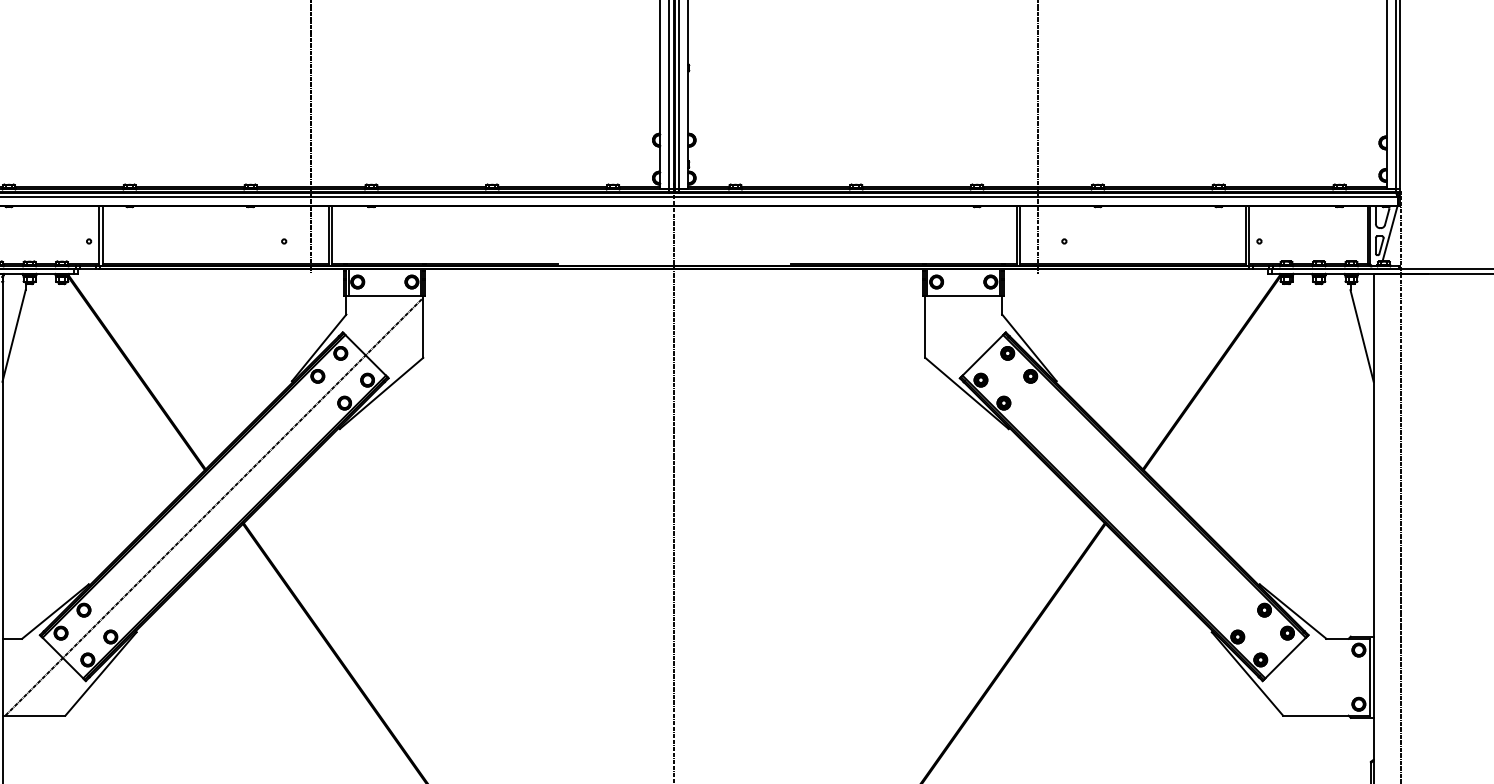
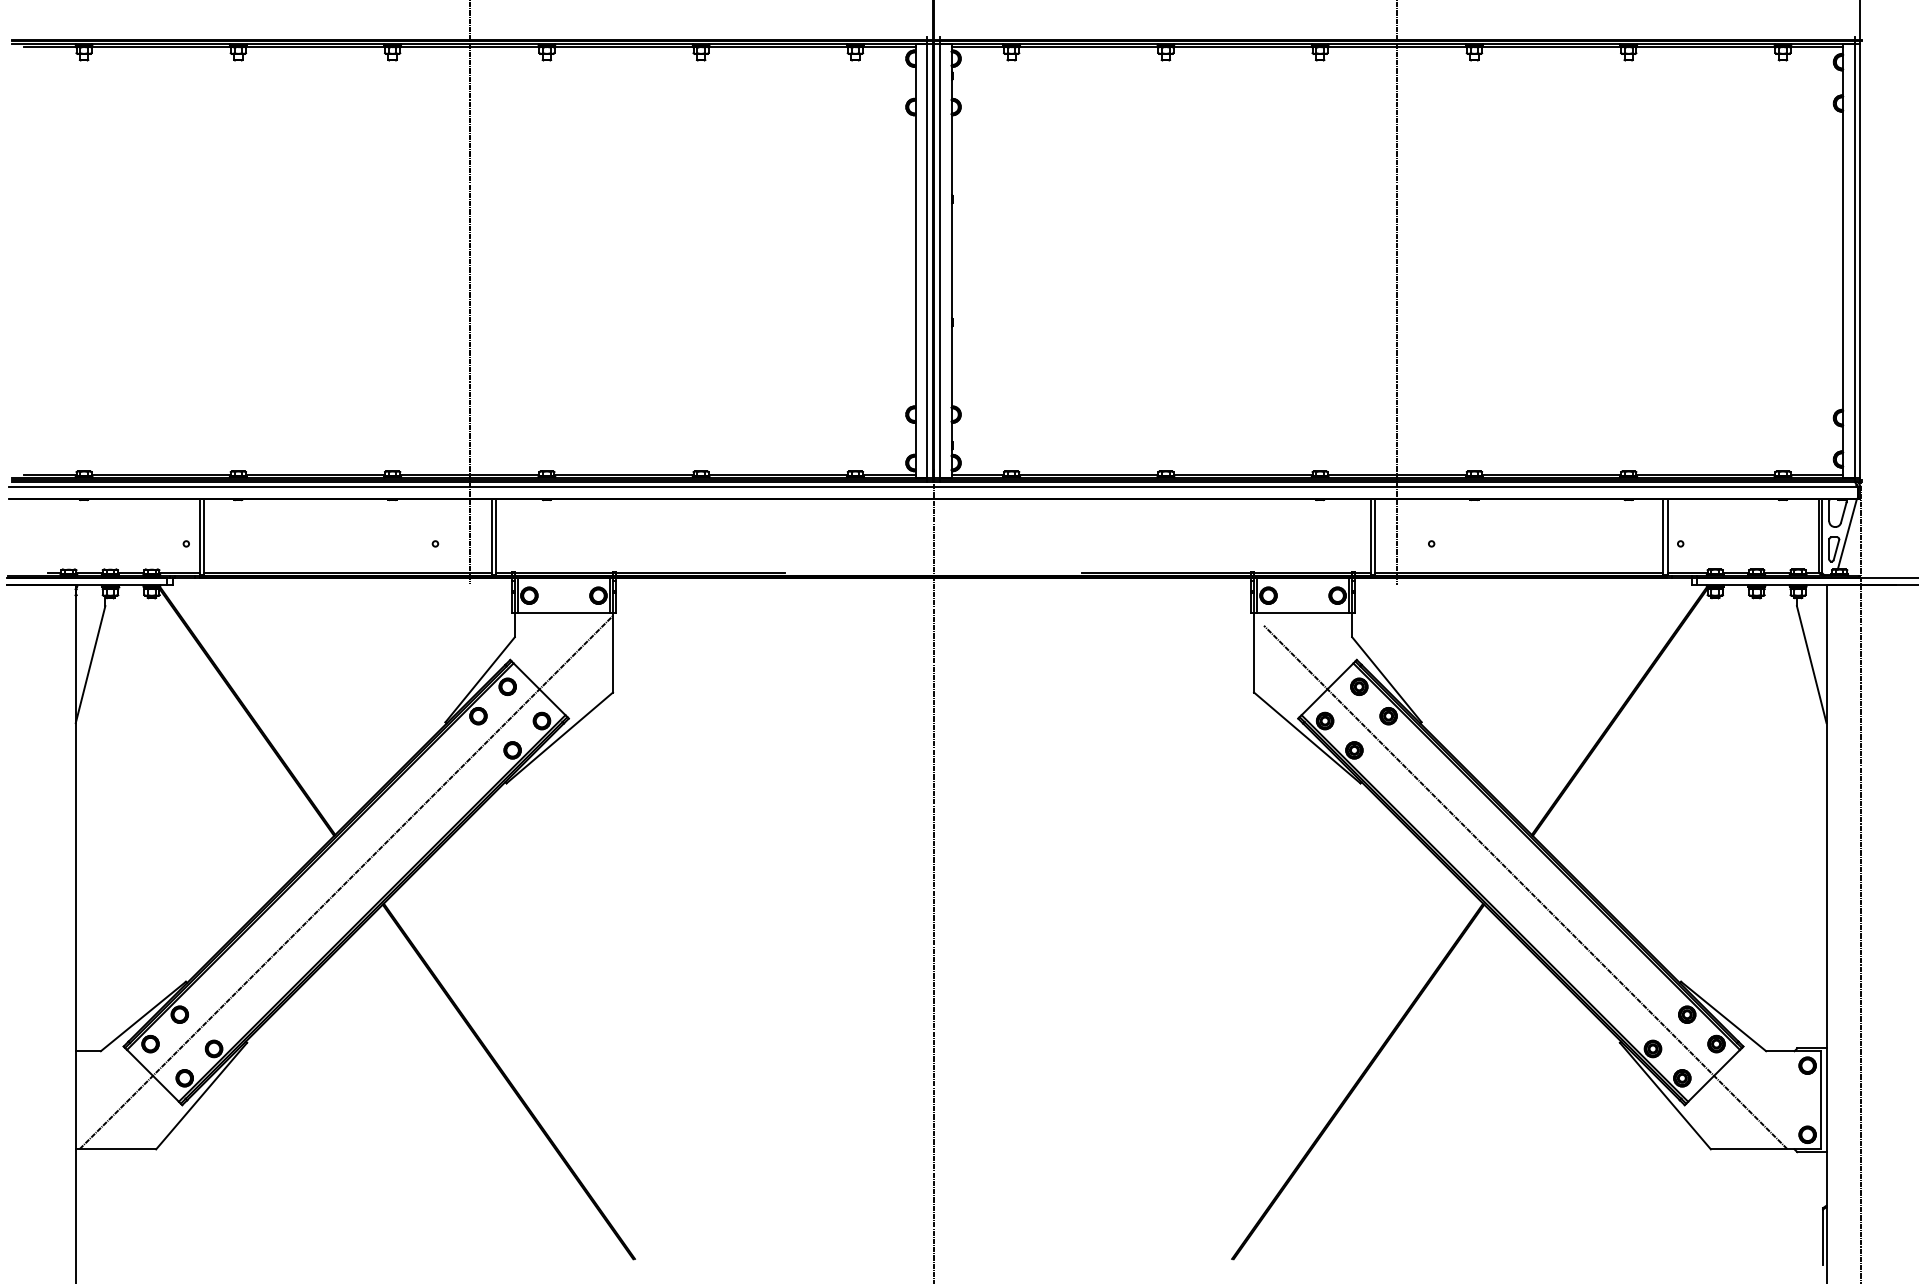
line: (1137, 510) -> (1525, 887), added

